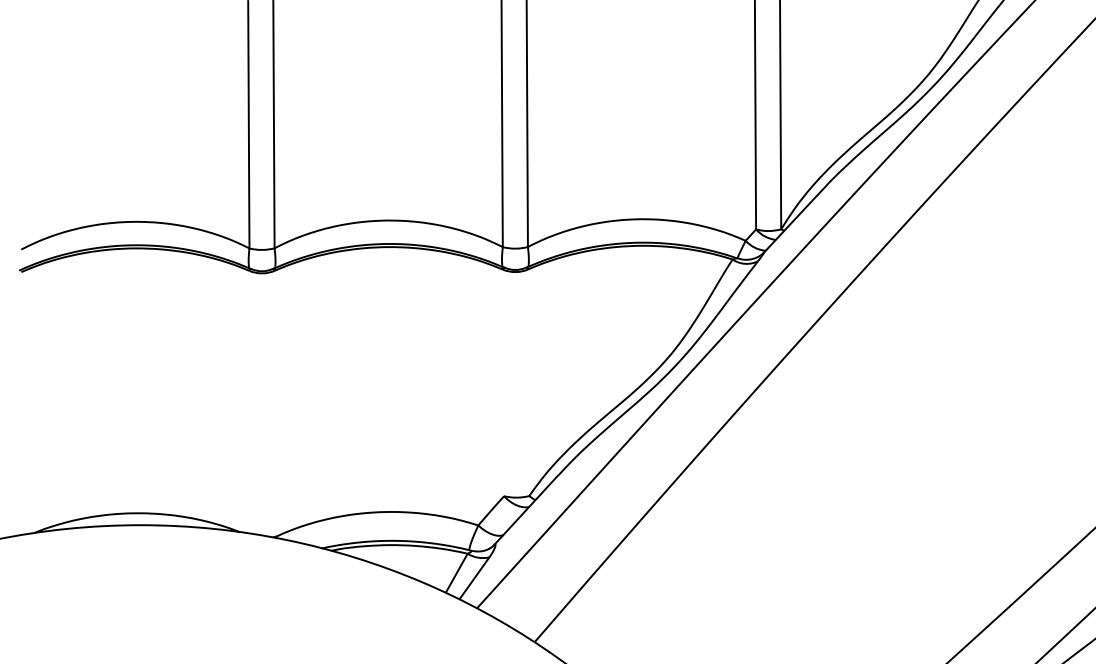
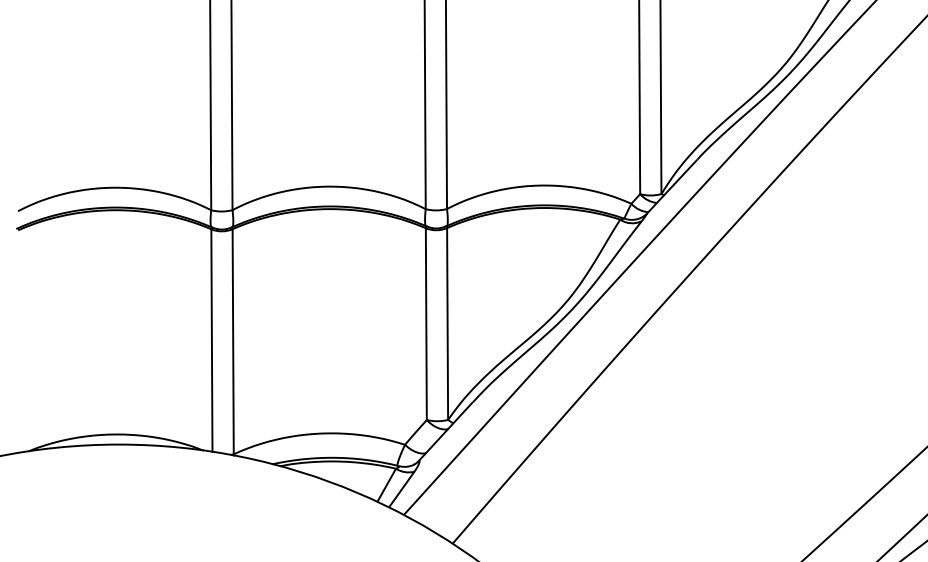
line: (528, 382) -> (447, 323), added
line: (502, 383) -> (425, 324), added
line: (249, 402) -> (211, 340), added
line: (274, 403) -> (232, 341), added

